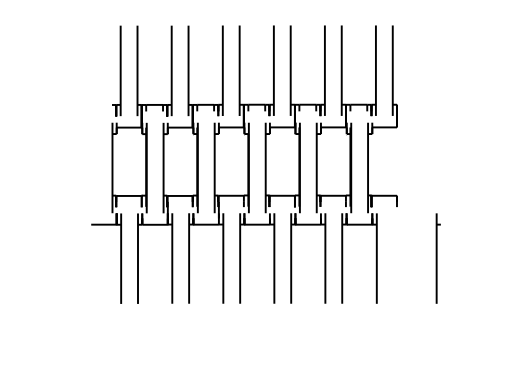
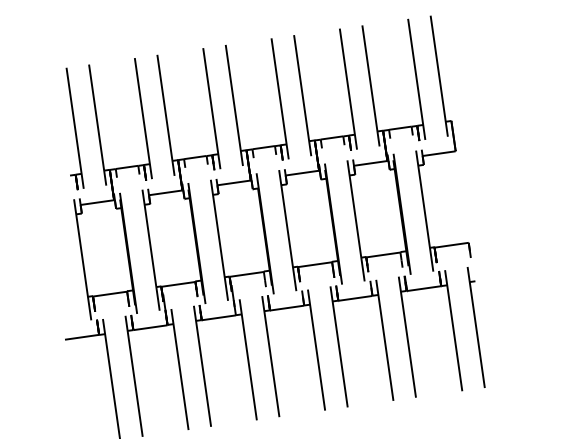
part: (437, 258) -> (477, 327), moved

